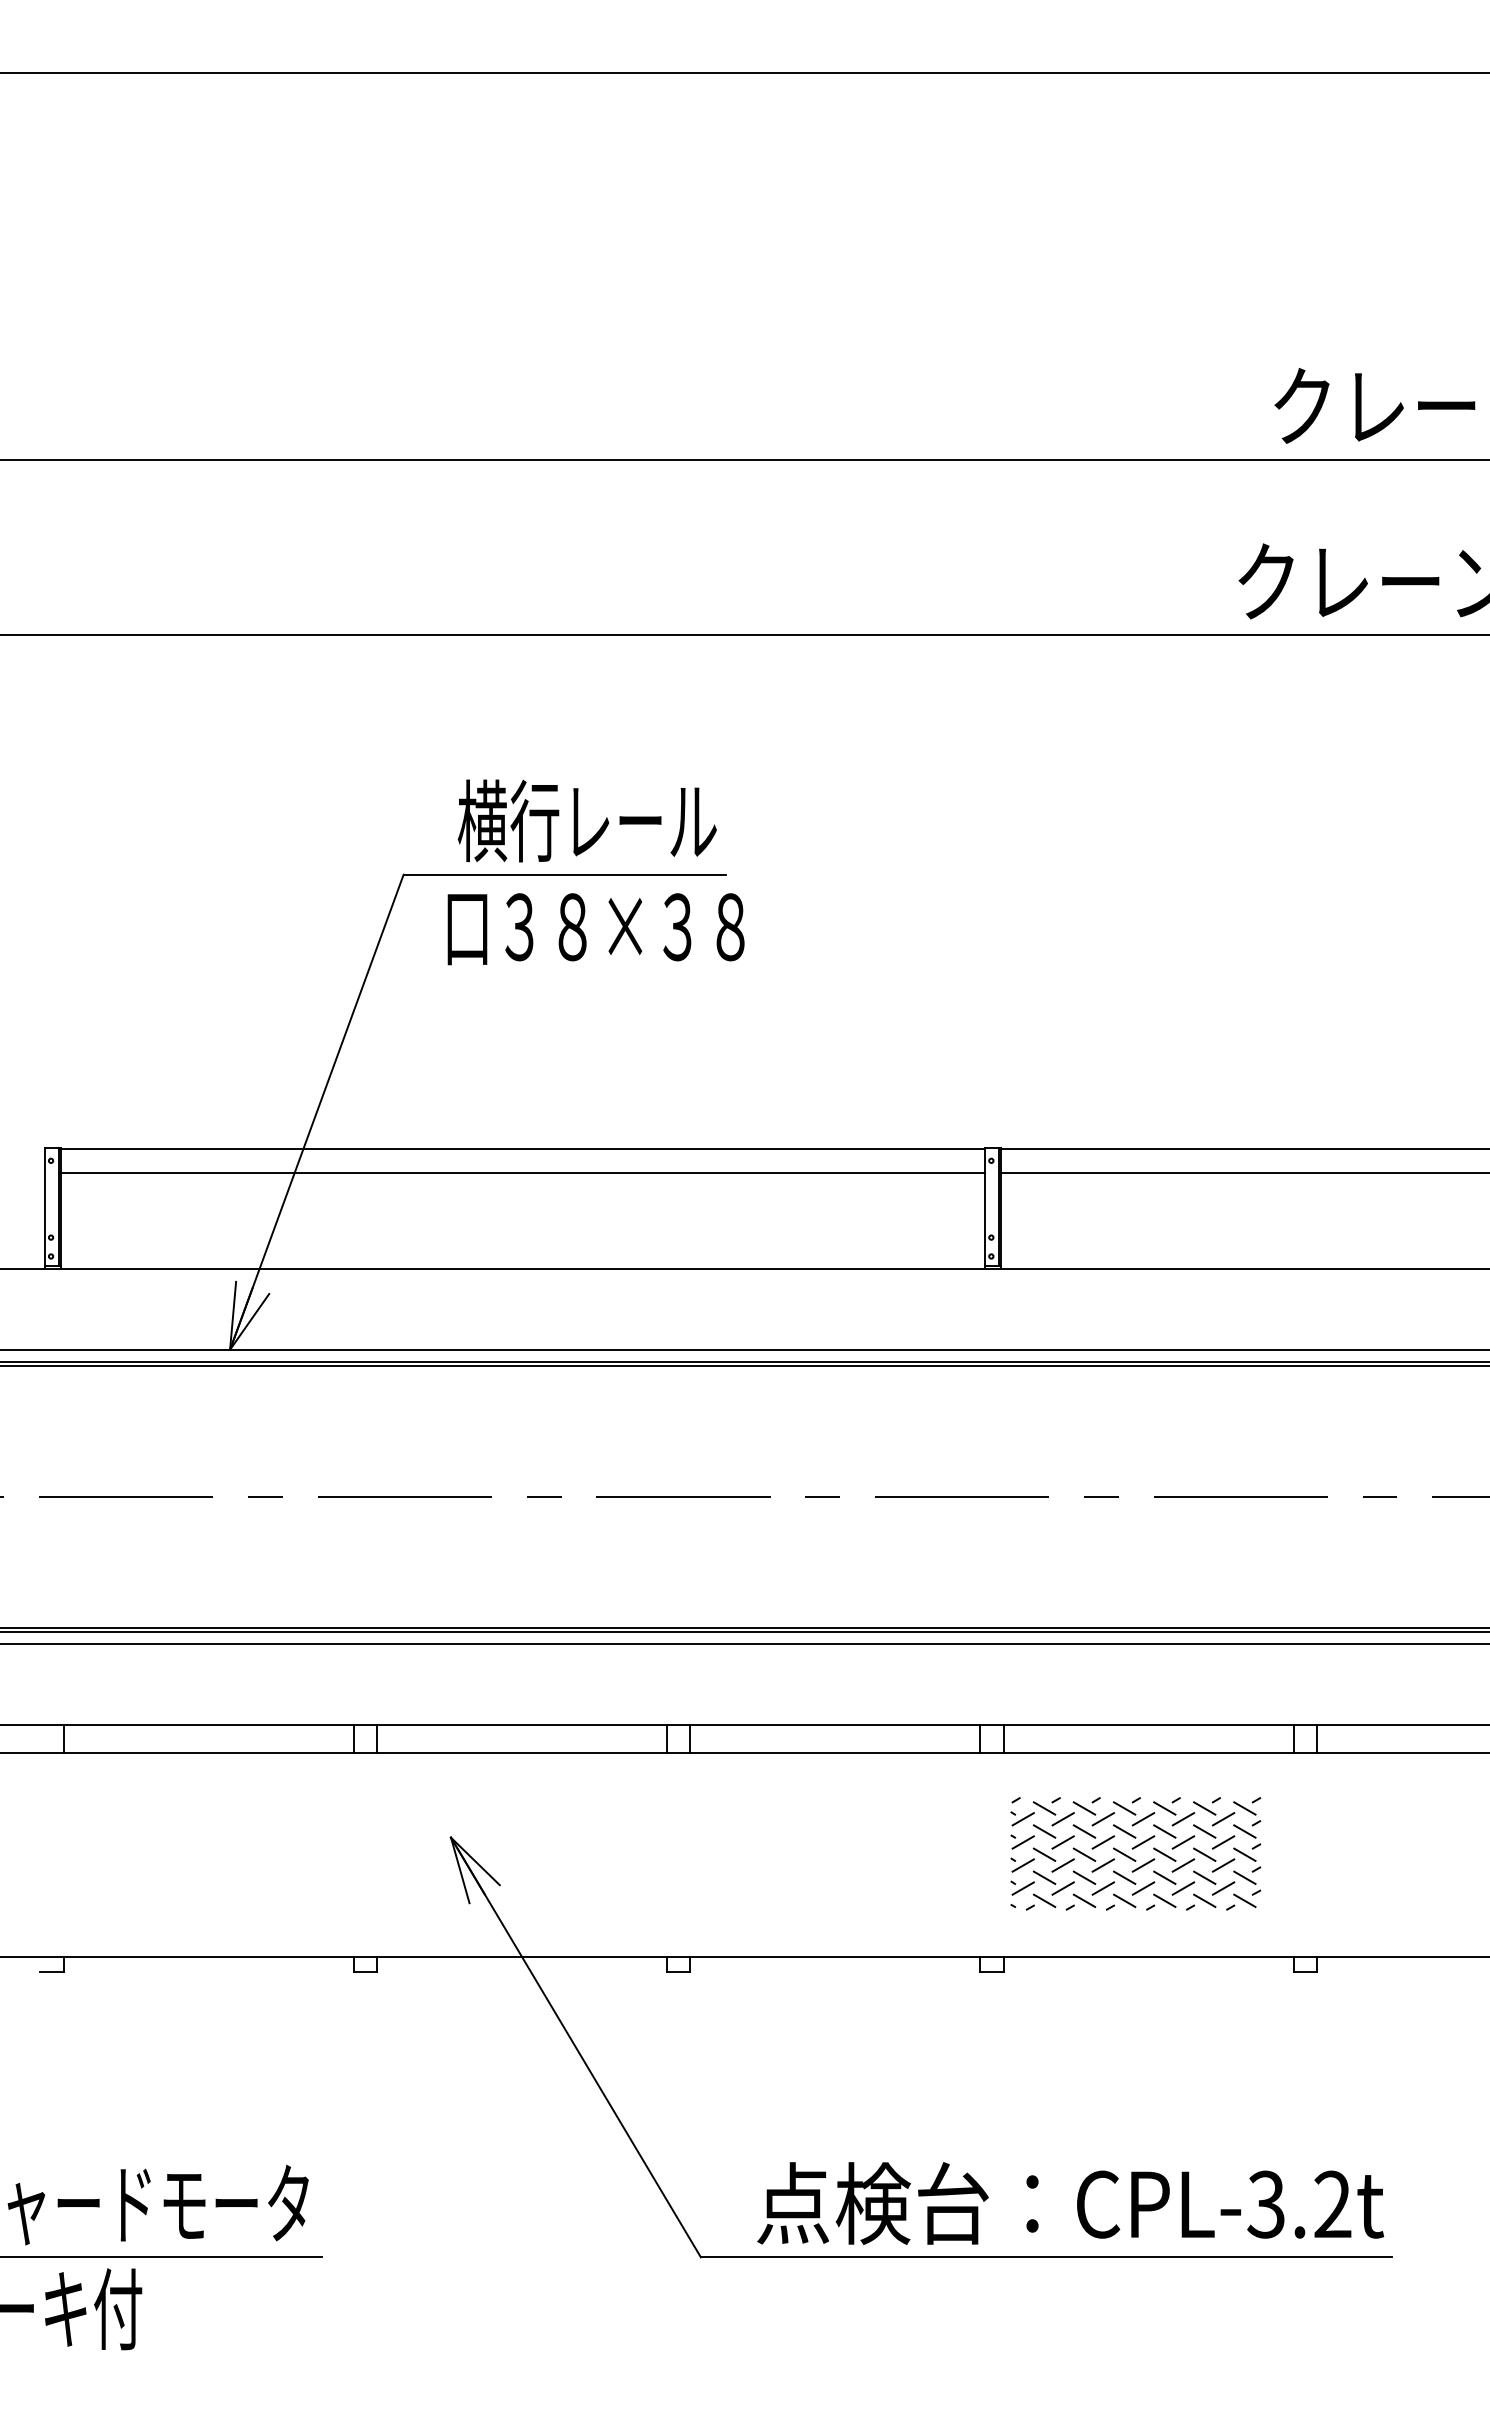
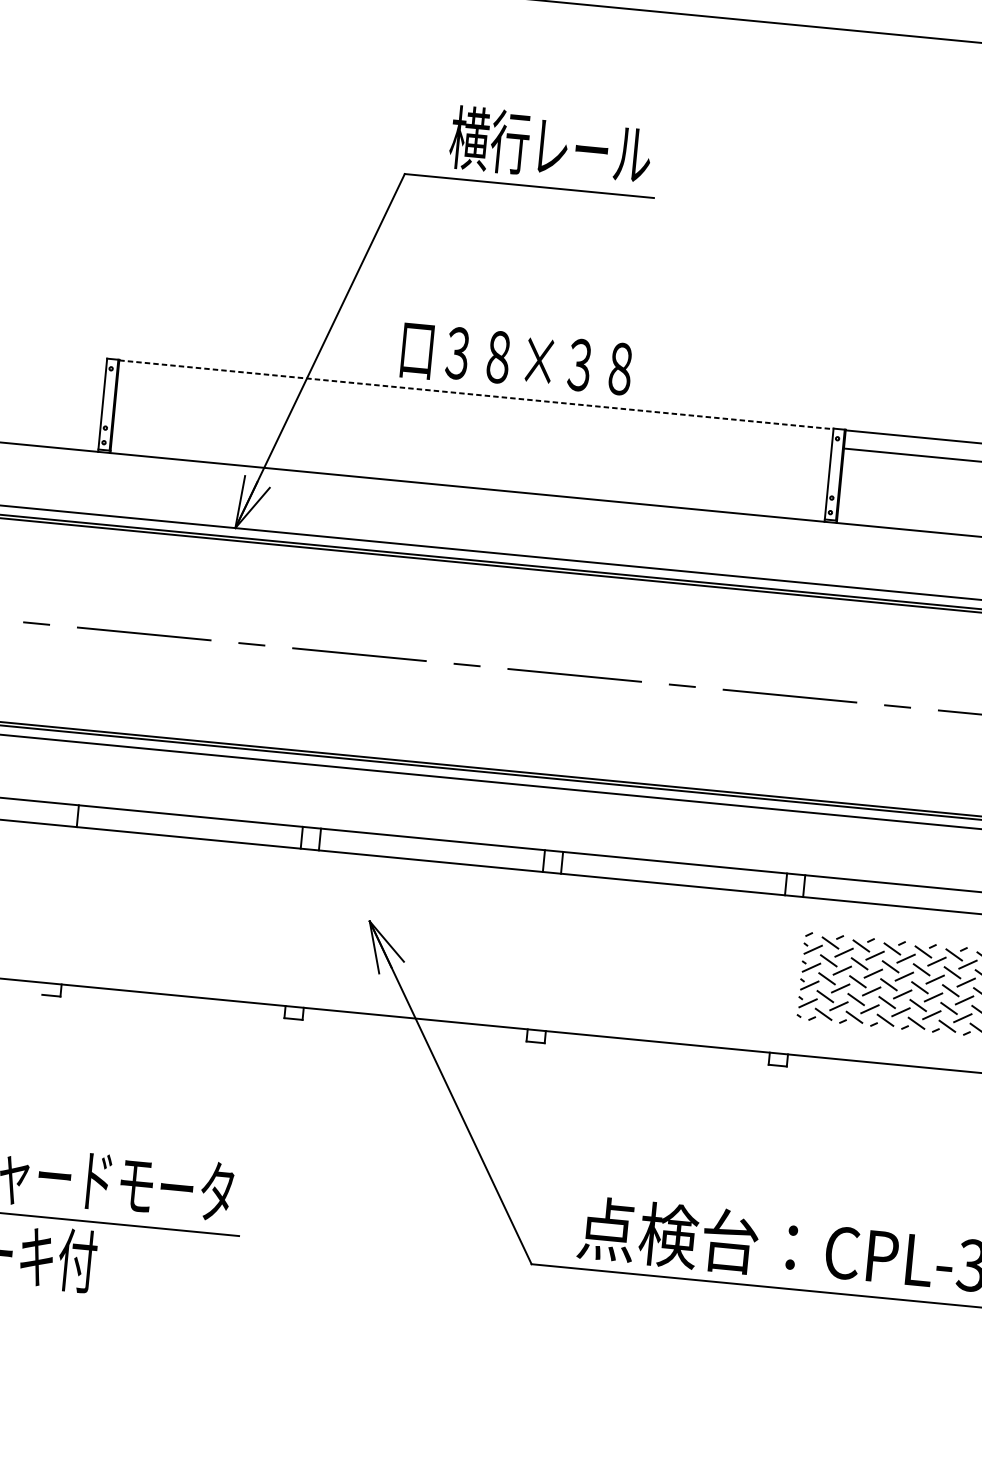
text: (595, 929) -> (516, 360), moved
line: (523, 1149) -> (476, 395), solid -> dashed
line: (522, 1172) -> (474, 412), removed

